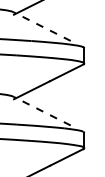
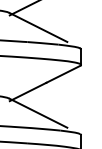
line: (42, 26) -> (38, 27), dashed -> solid
line: (42, 111) -> (38, 113), dashed -> solid

